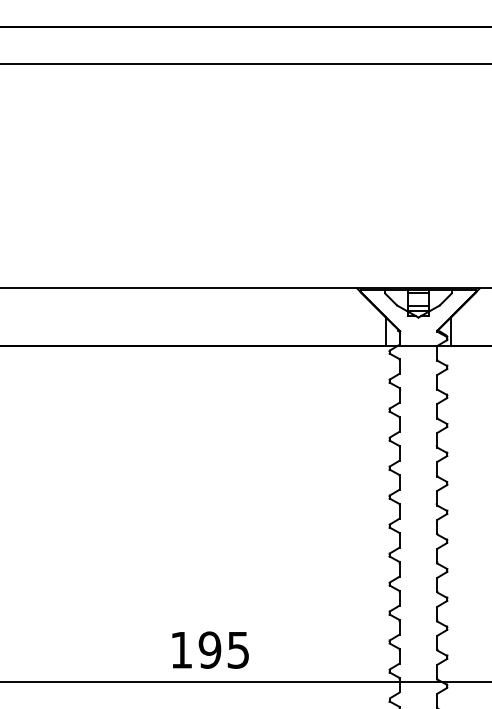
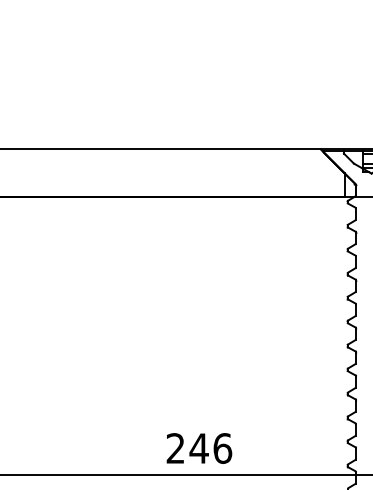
text: (209, 649) -> (198, 447), 195 -> 246

